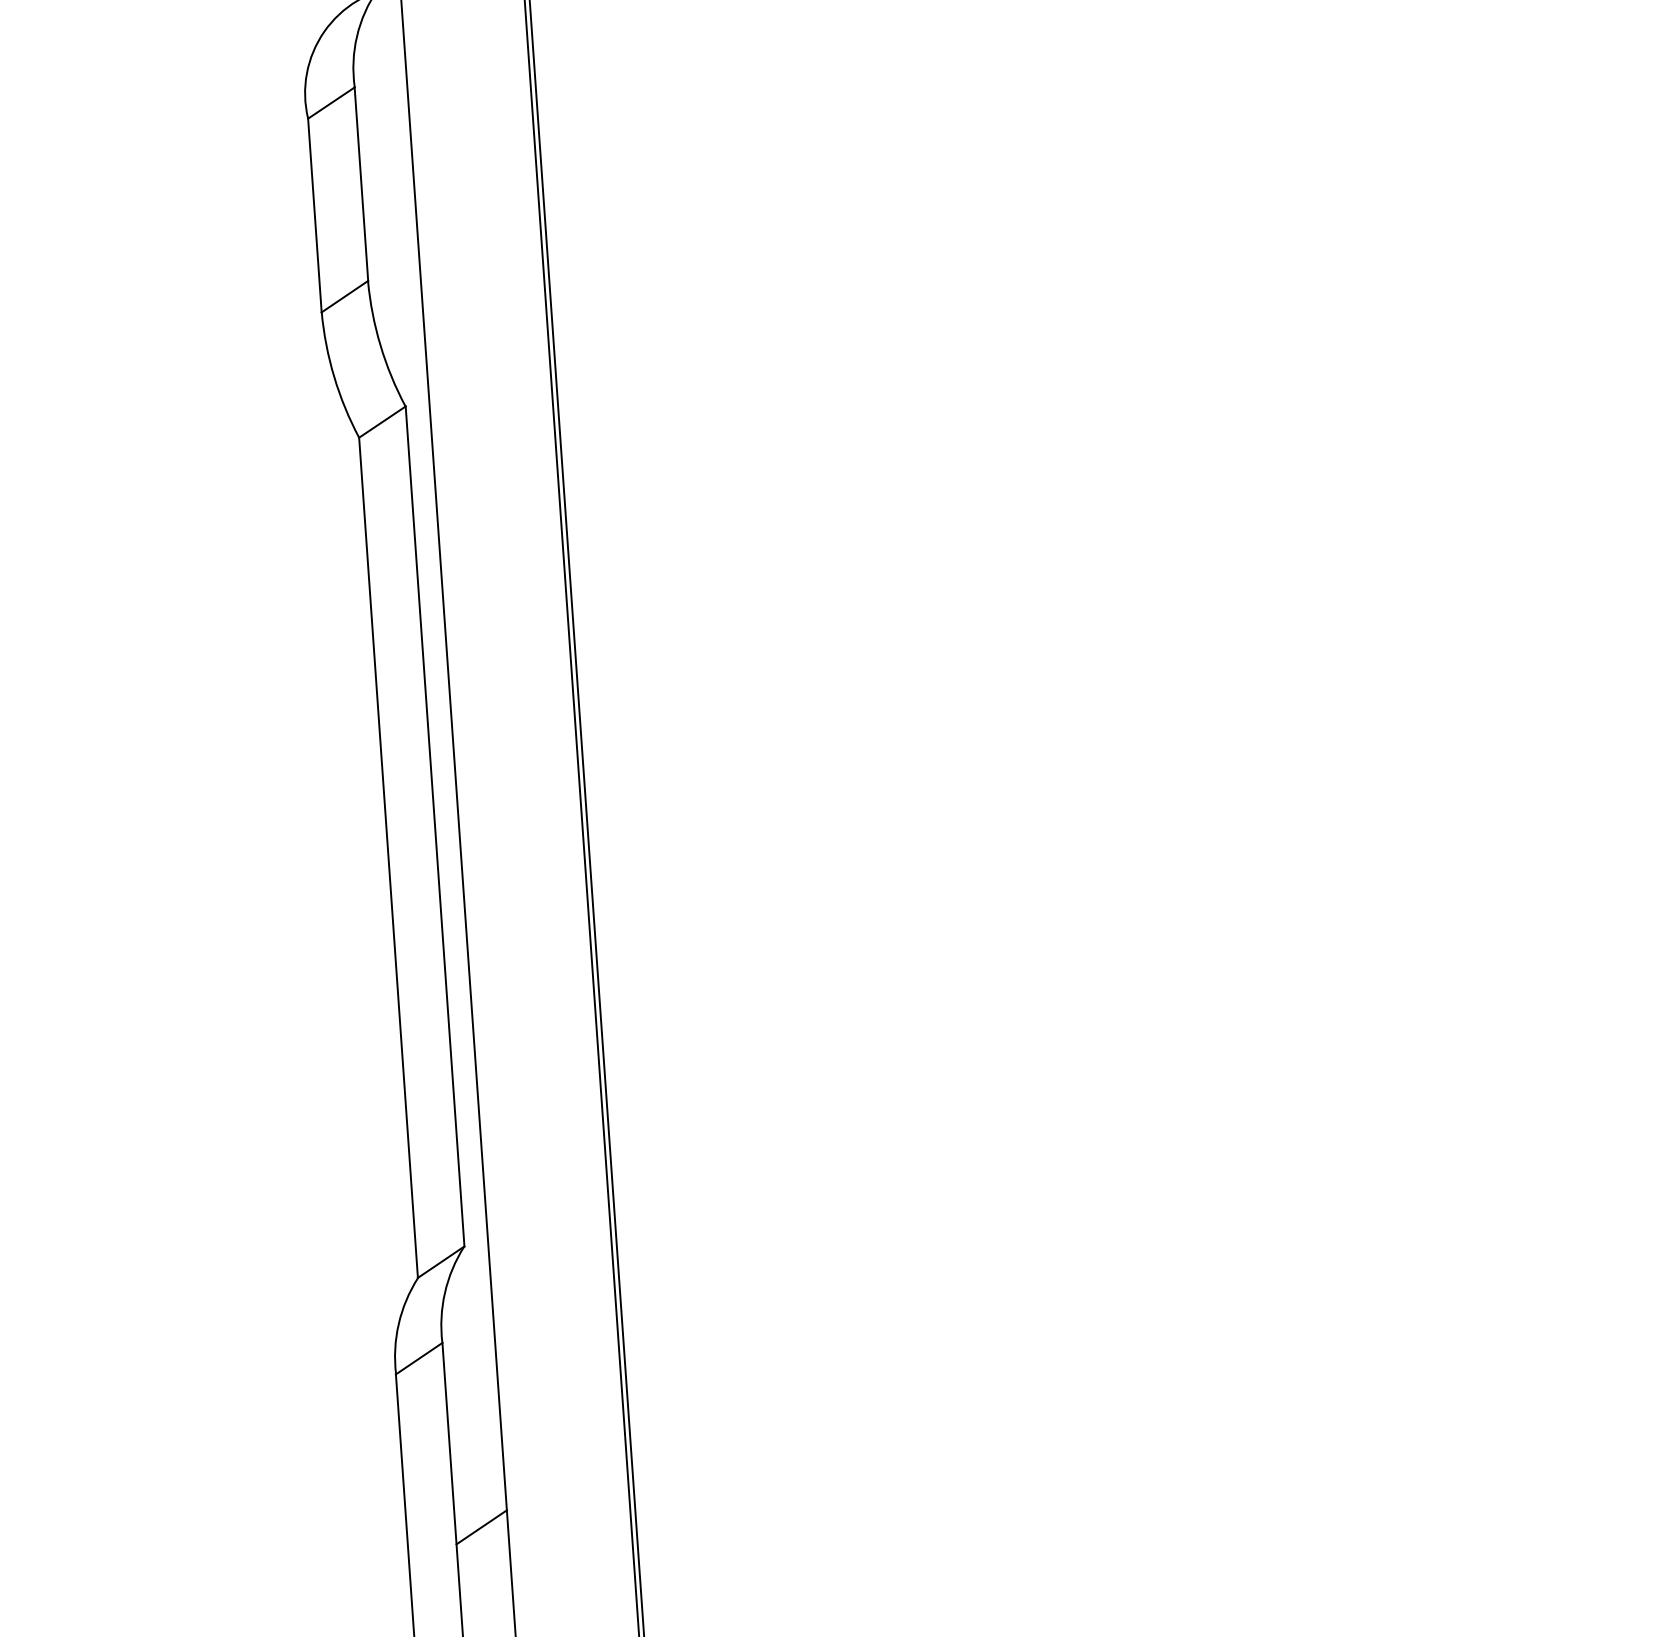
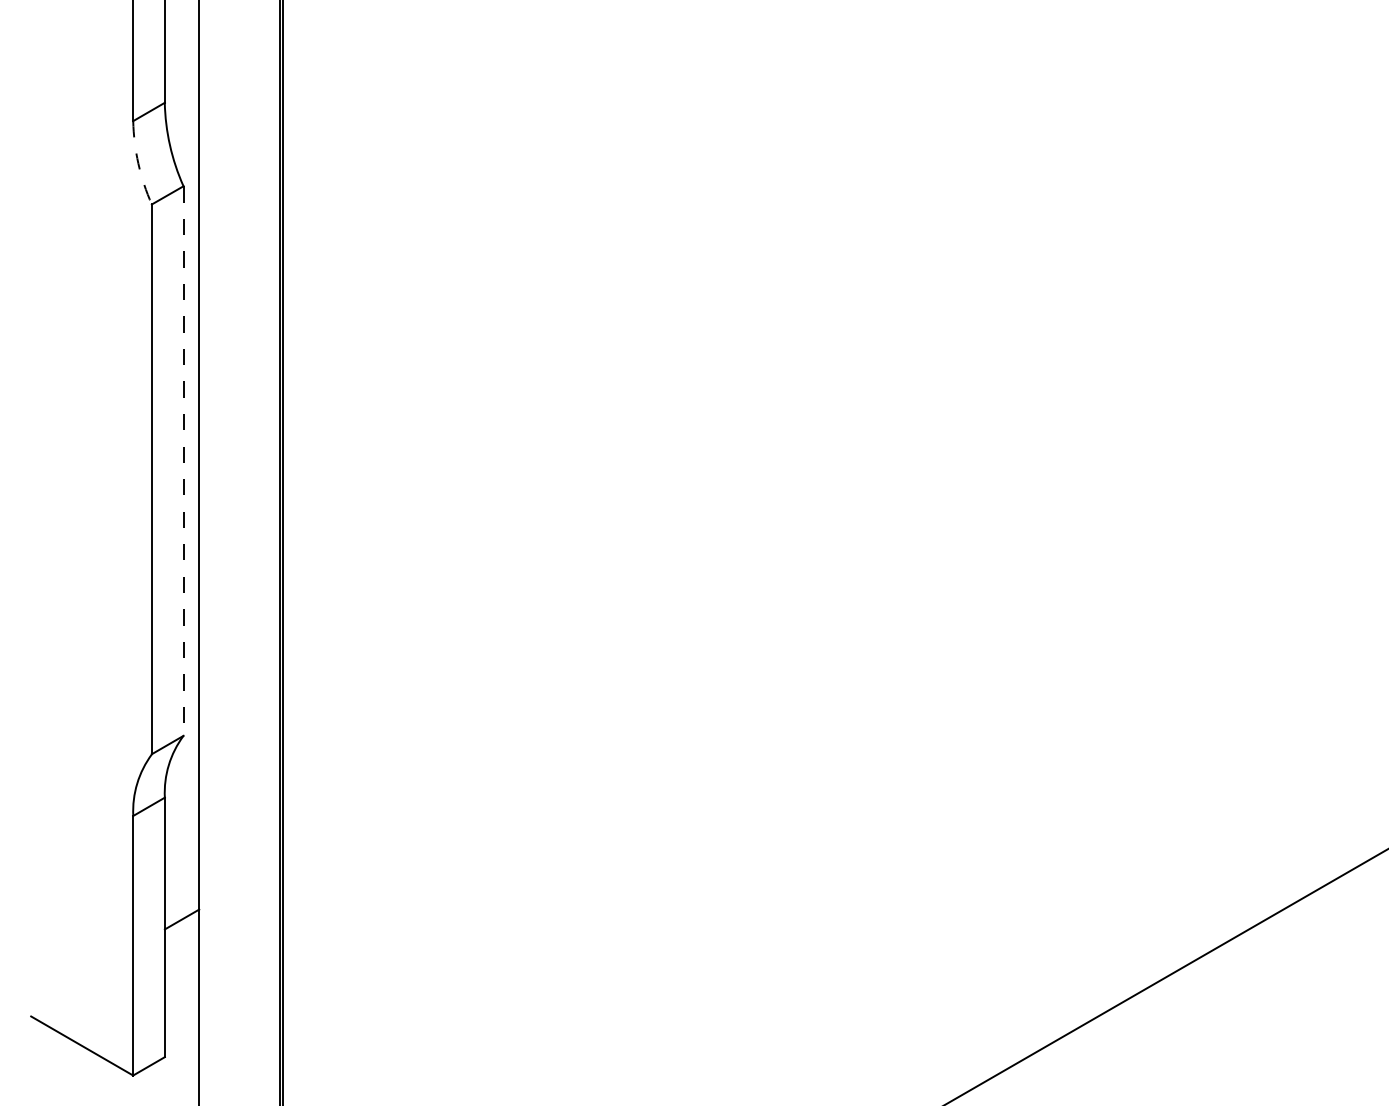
arc: (334, 376) -> (138, 163), solid -> dashed
line: (434, 827) -> (183, 461), solid -> dashed

